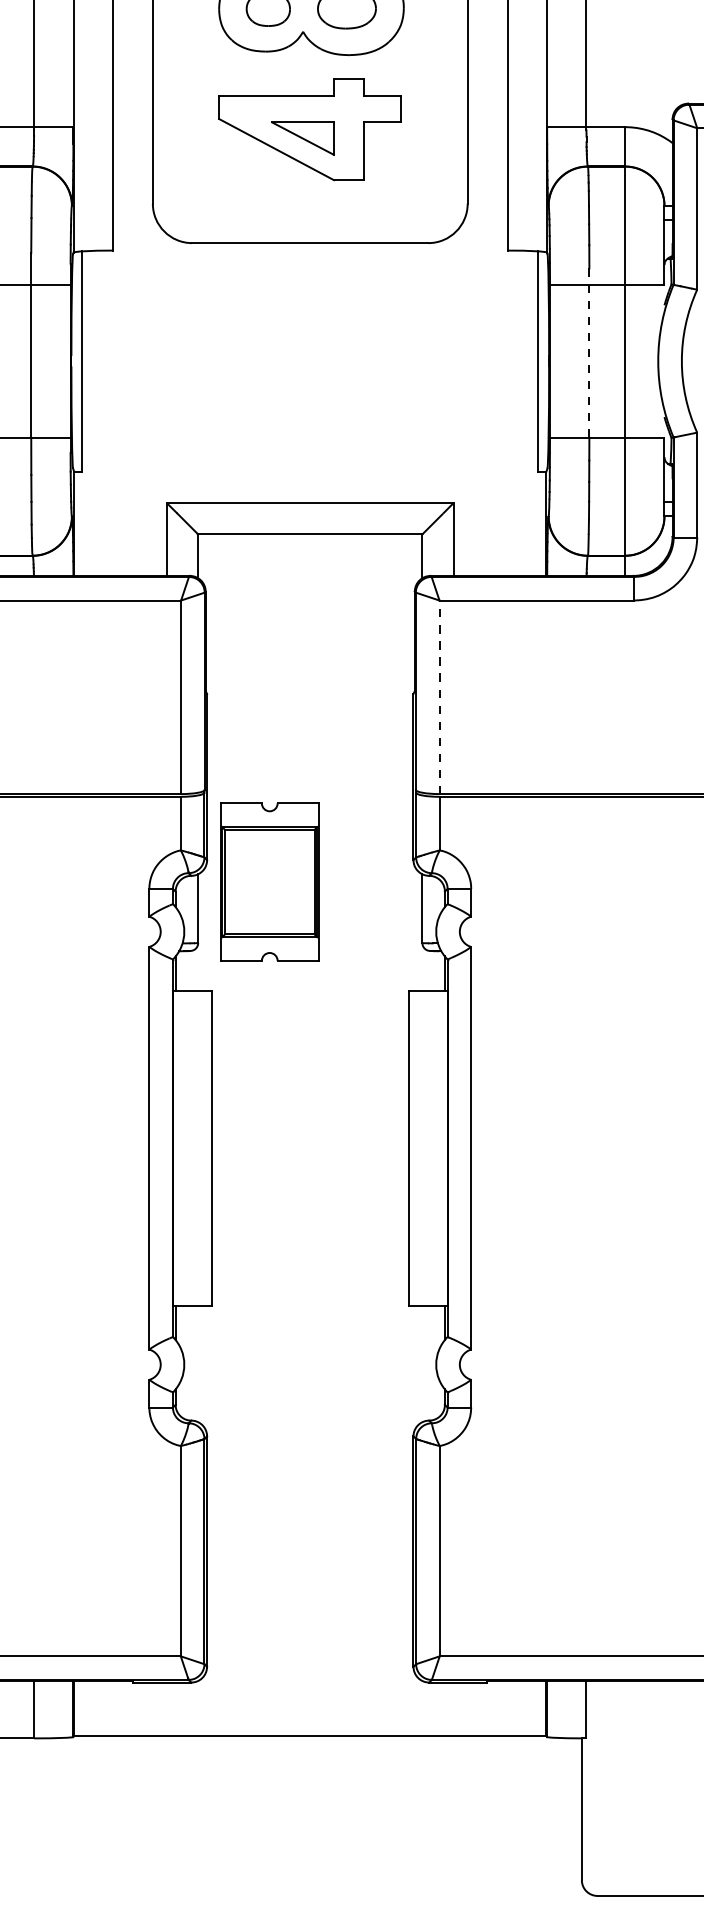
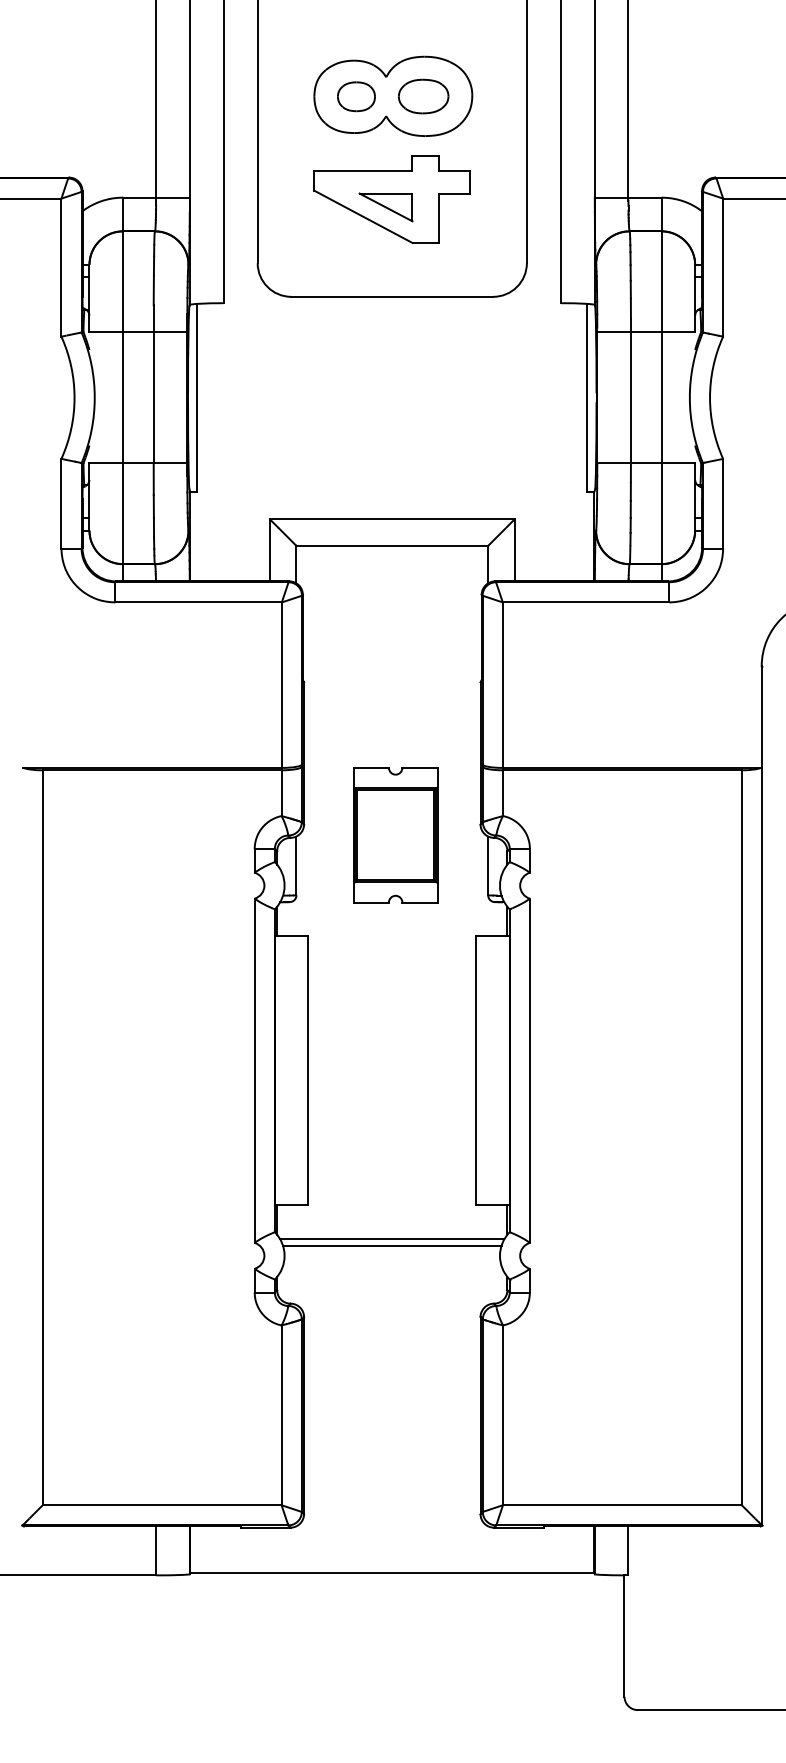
line: (588, 353) -> (630, 391), dashed -> solid
line: (439, 697) -> (502, 685), dashed -> solid
part: (269, 882) -> (395, 835), moved
line: (310, 1345) -> (392, 1239), added
line: (310, 1352) -> (392, 1245), added

